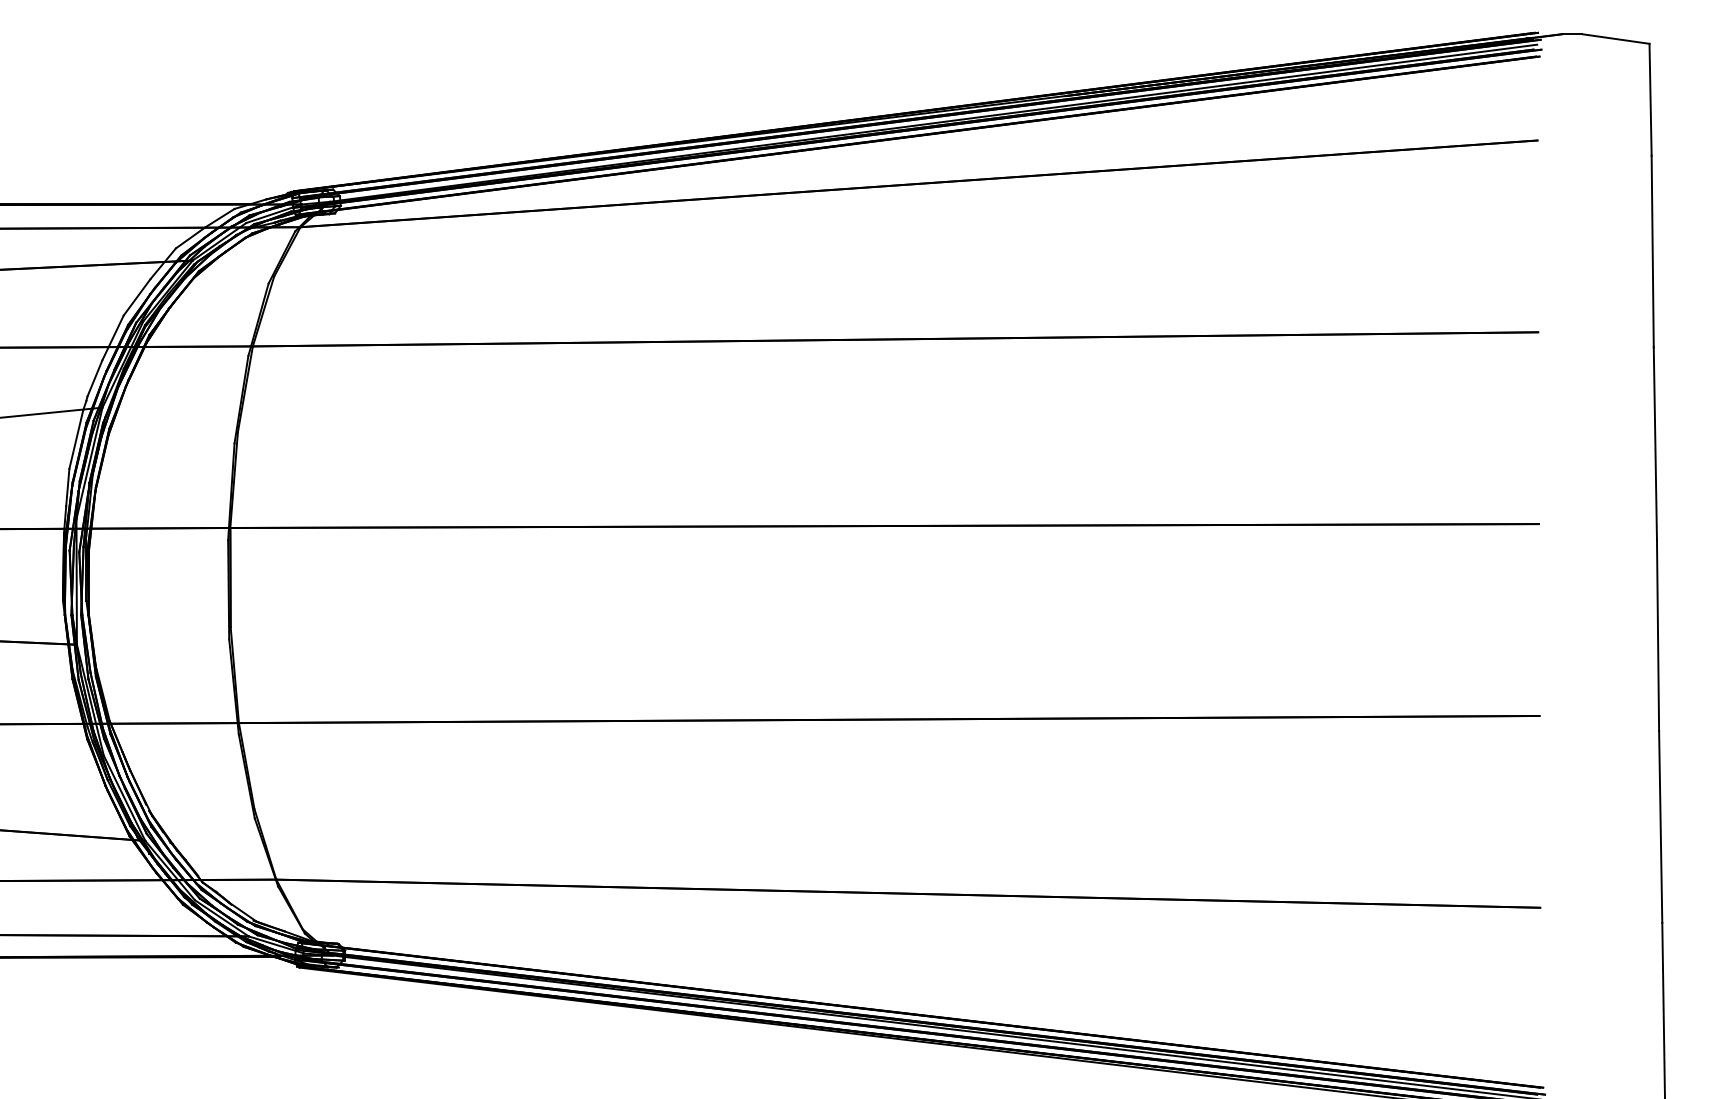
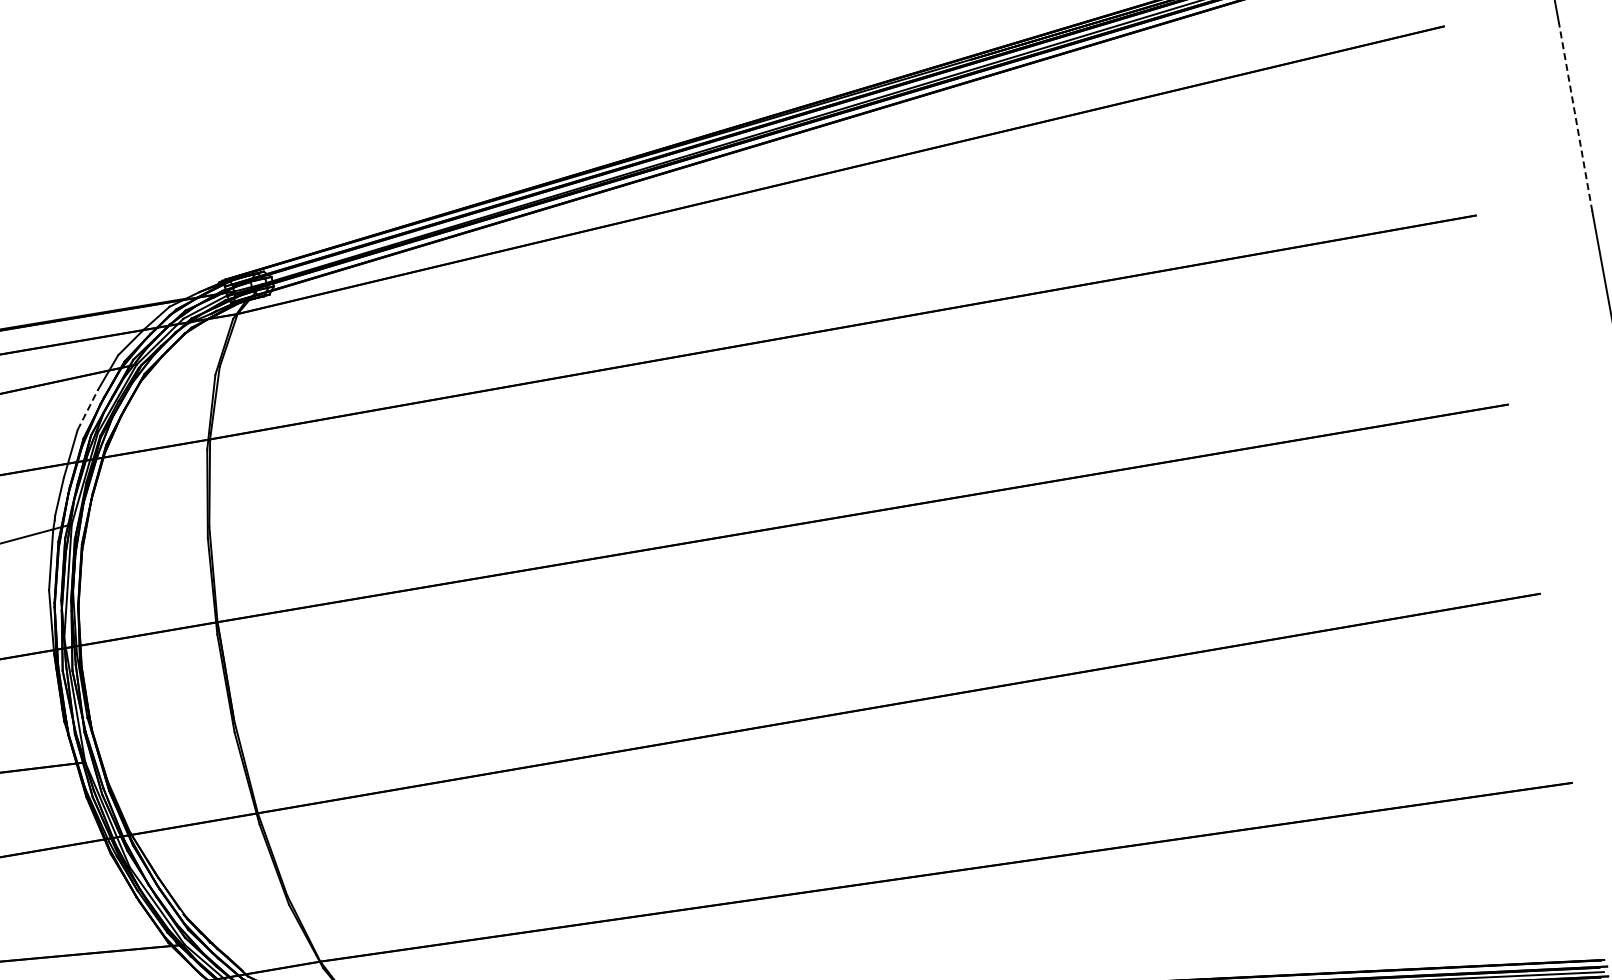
line: (1652, 251) -> (1575, 117), solid -> dashed
line: (137, 297) -> (88, 409), solid -> dashed

